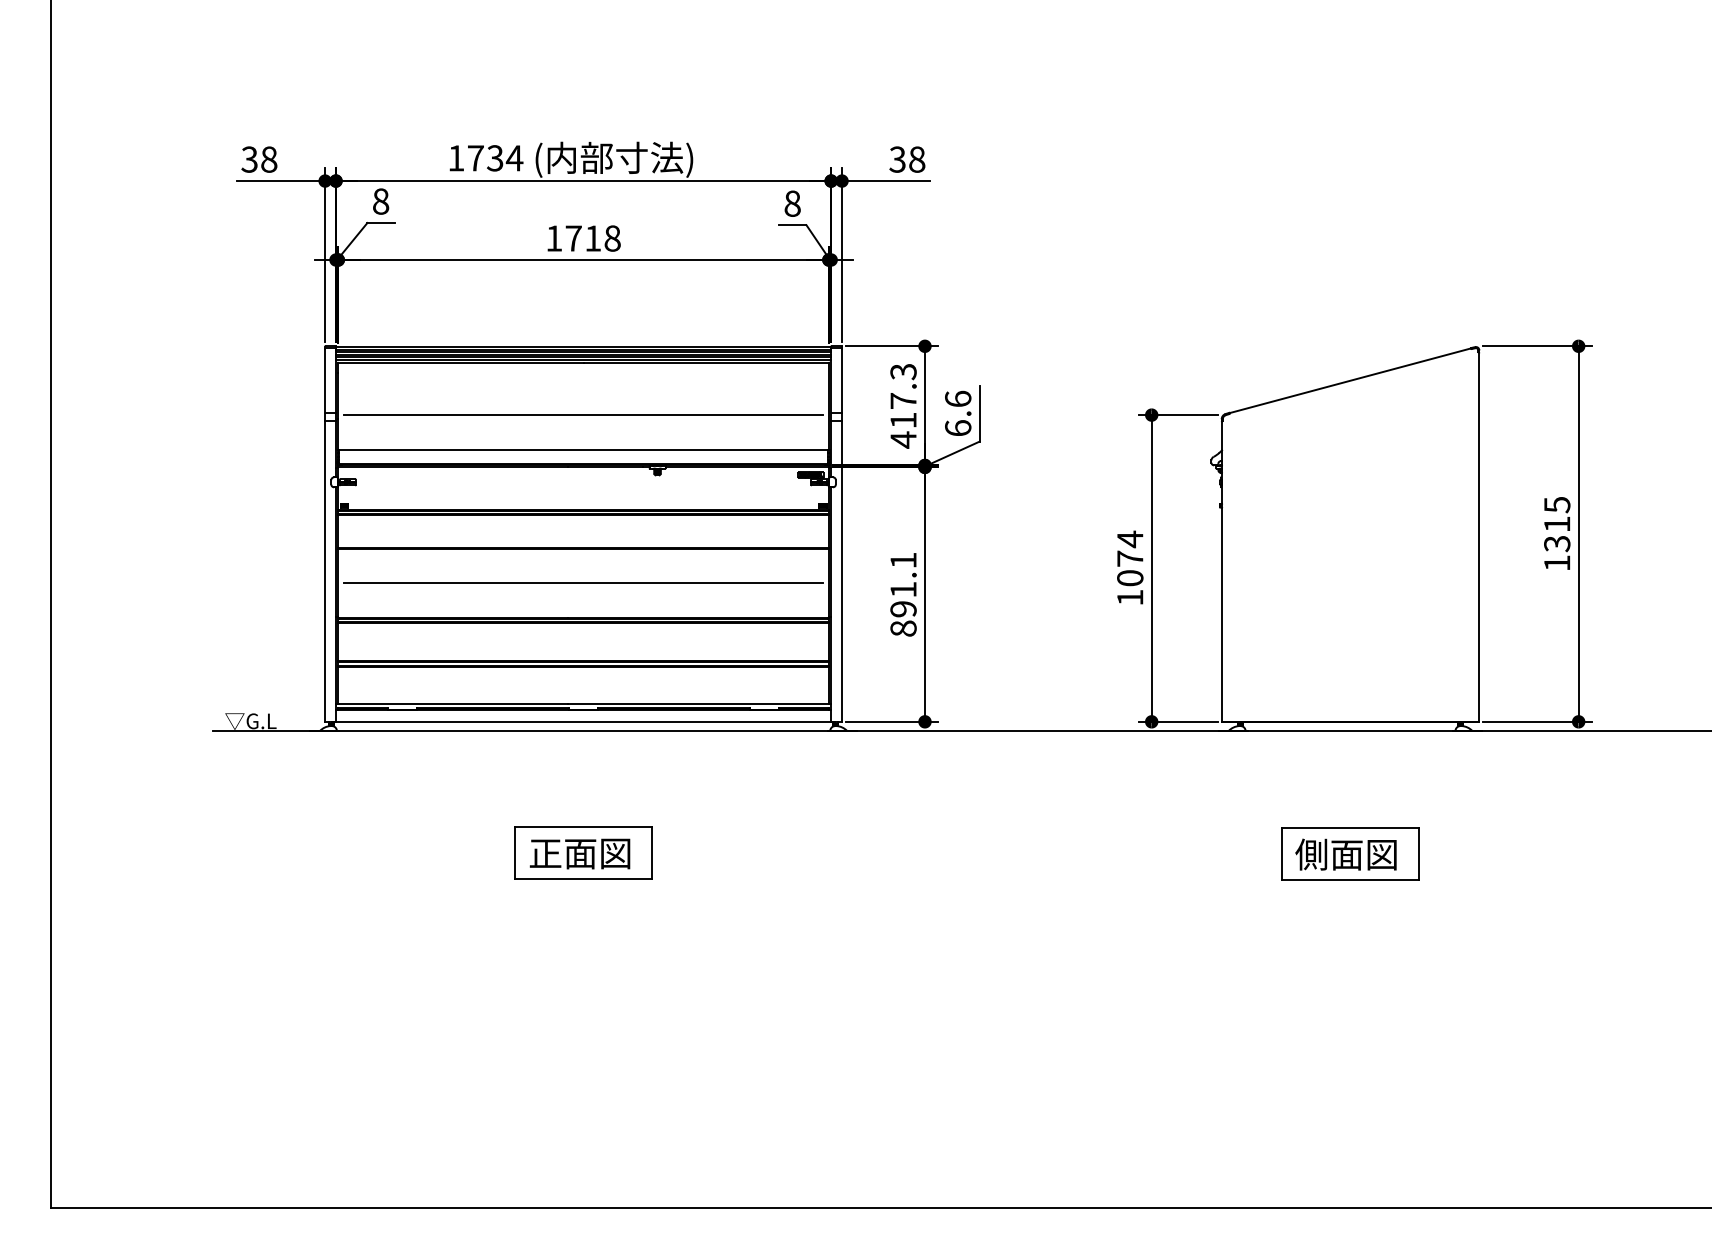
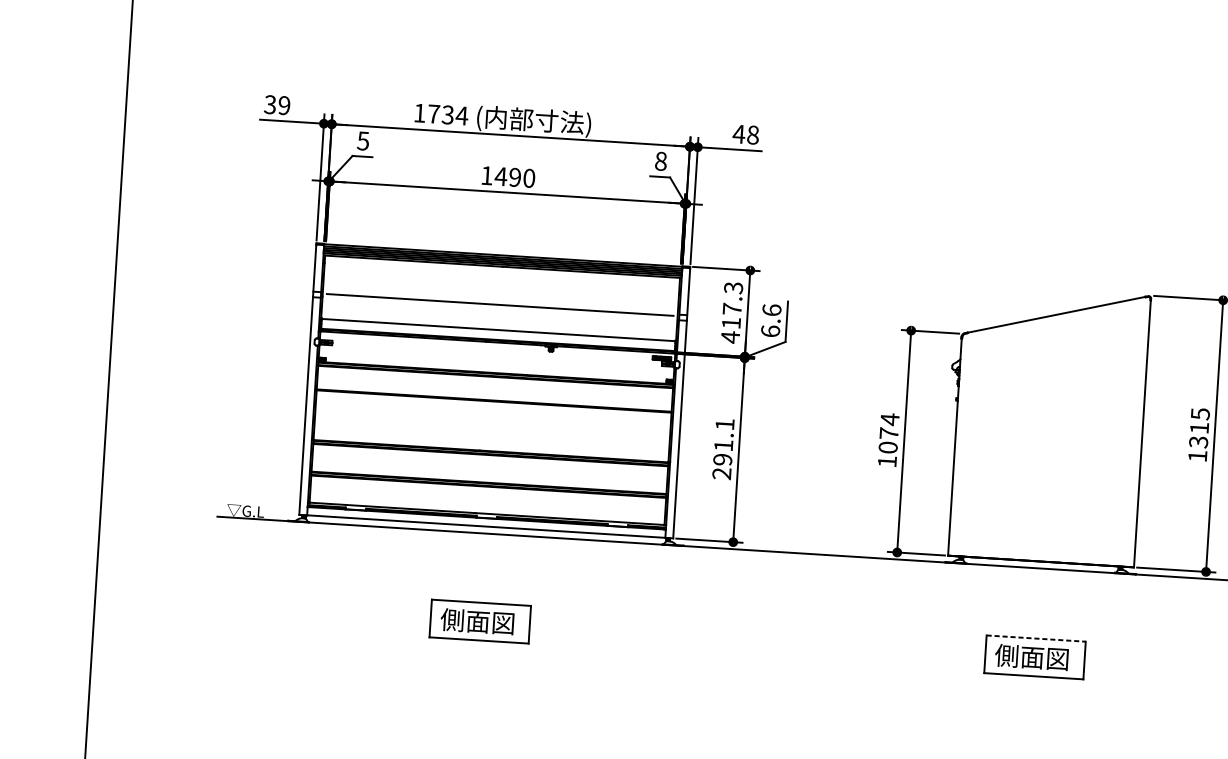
text: (269, 159) -> (284, 105), 38 -> 39
text: (897, 159) -> (738, 134), 38 -> 48
text: (380, 201) -> (363, 141), 8 -> 5
text: (592, 238) -> (514, 177), 1718 -> 1490
line: (583, 583) -> (492, 426), removed
text: (903, 628) -> (721, 473), 891.1 -> 291.1
line: (1350, 828) -> (1036, 638), solid -> dashed
text: (544, 853) -> (451, 620), 正面図 -> 側面図

